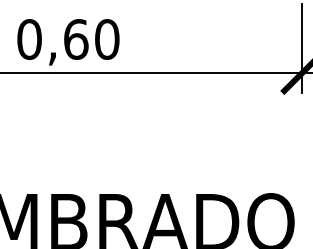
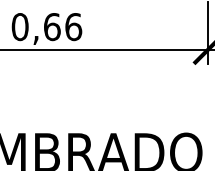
text: (107, 38) -> (73, 26), 0,60 -> 0,66

